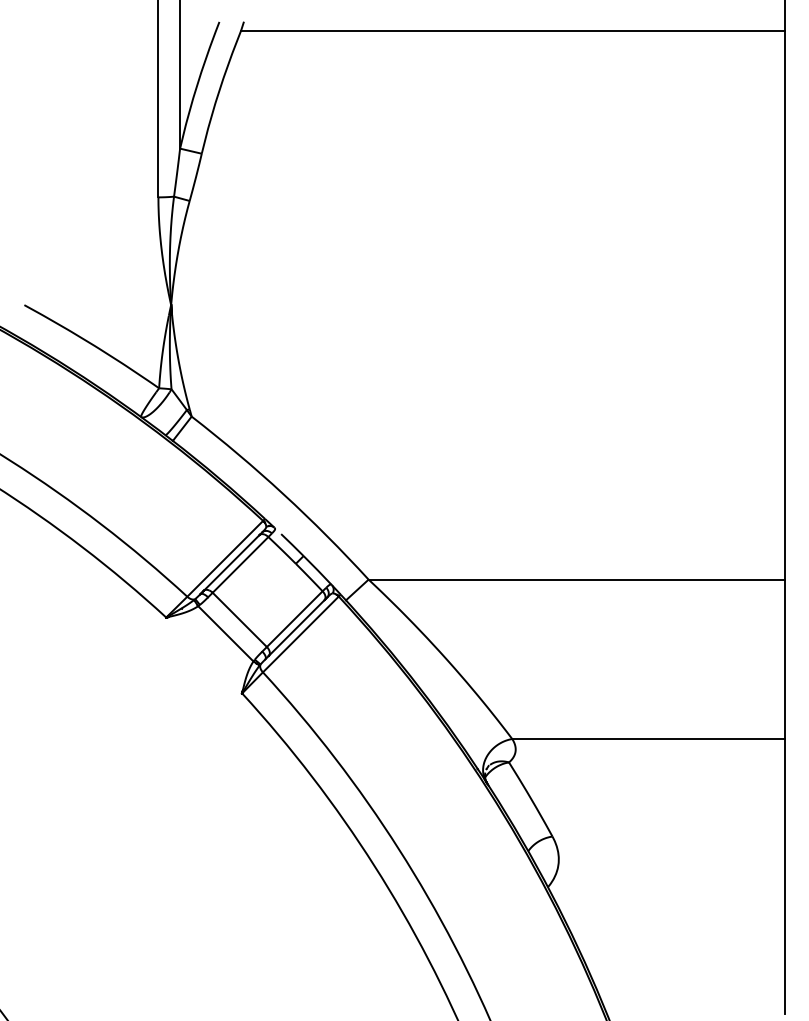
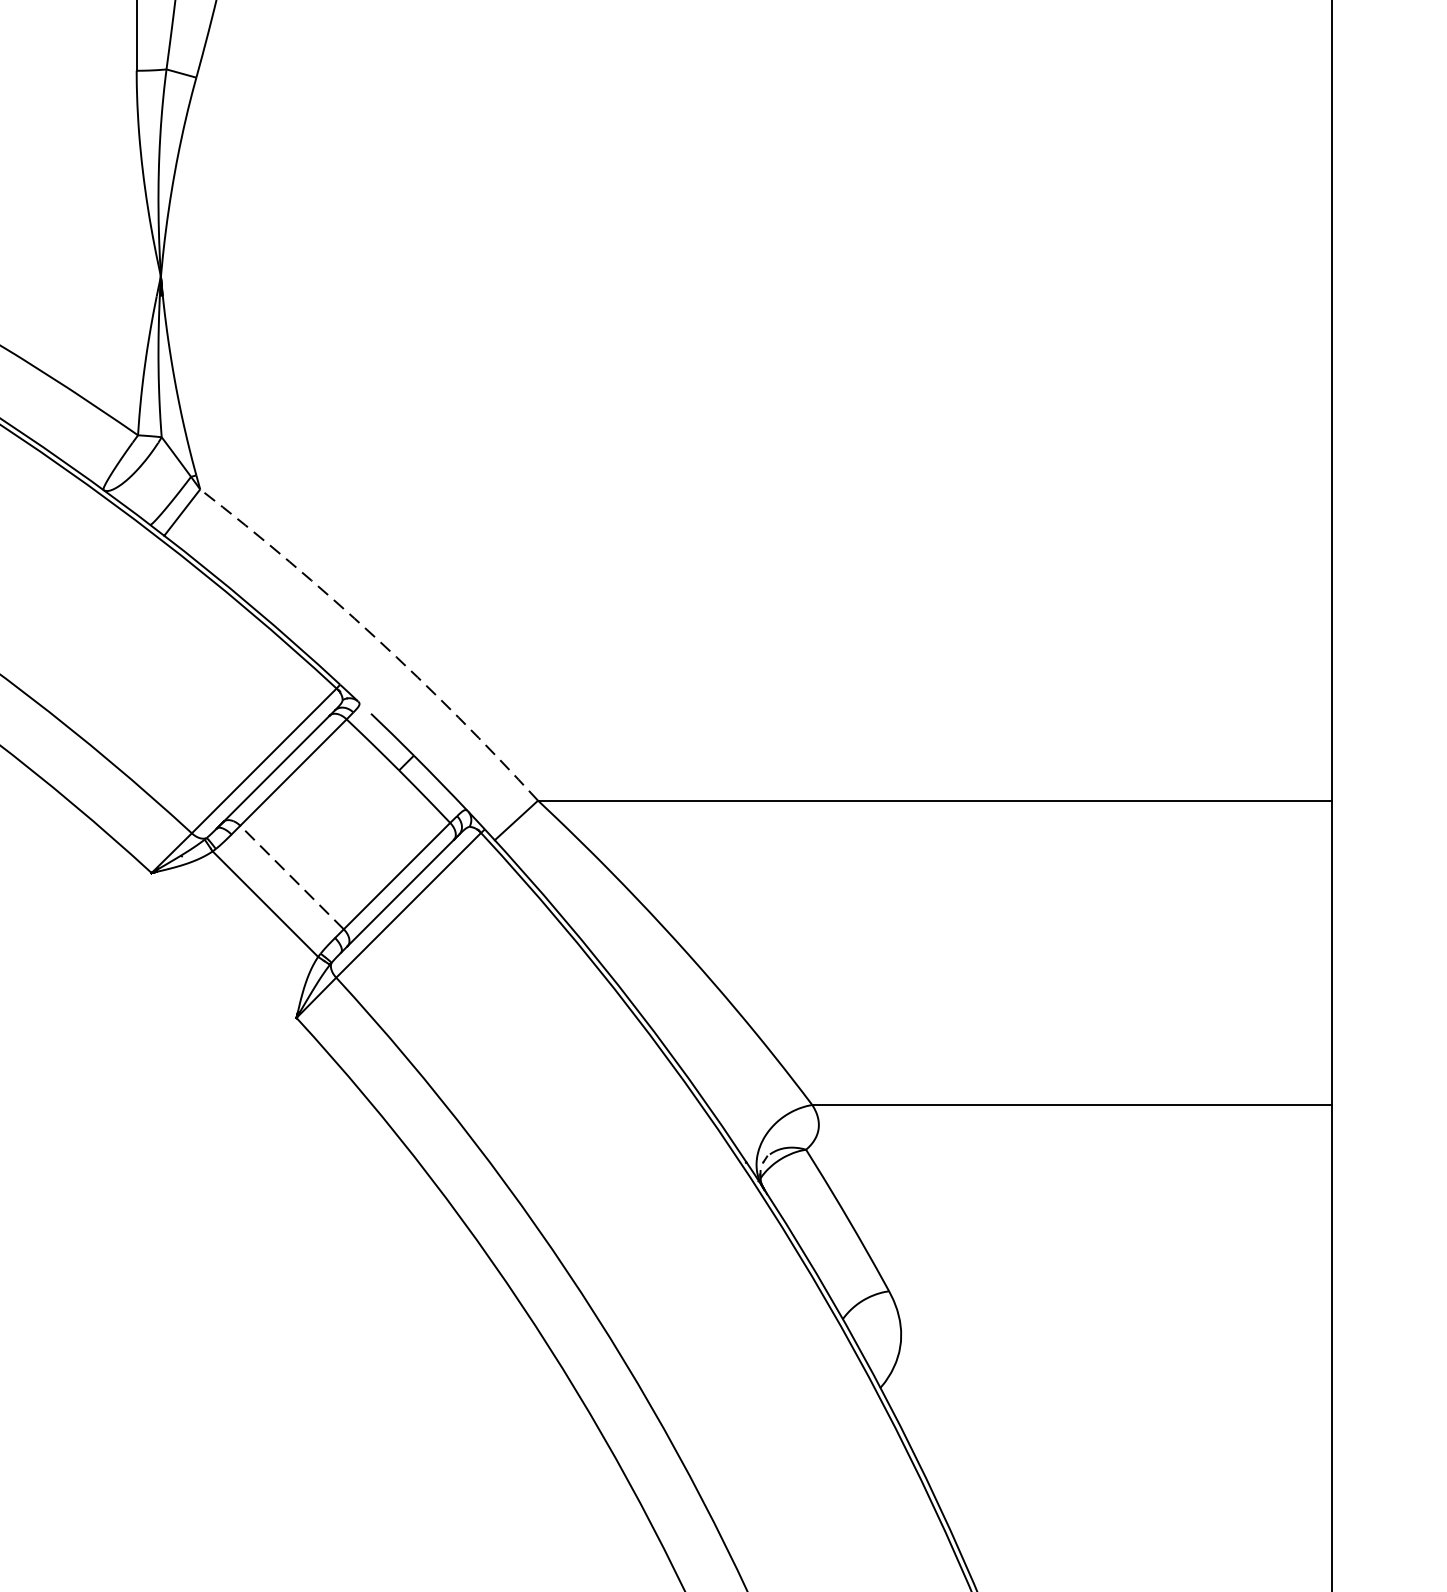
arc: (283, 494) -> (375, 638), solid -> dashed
line: (239, 619) -> (291, 876), solid -> dashed

